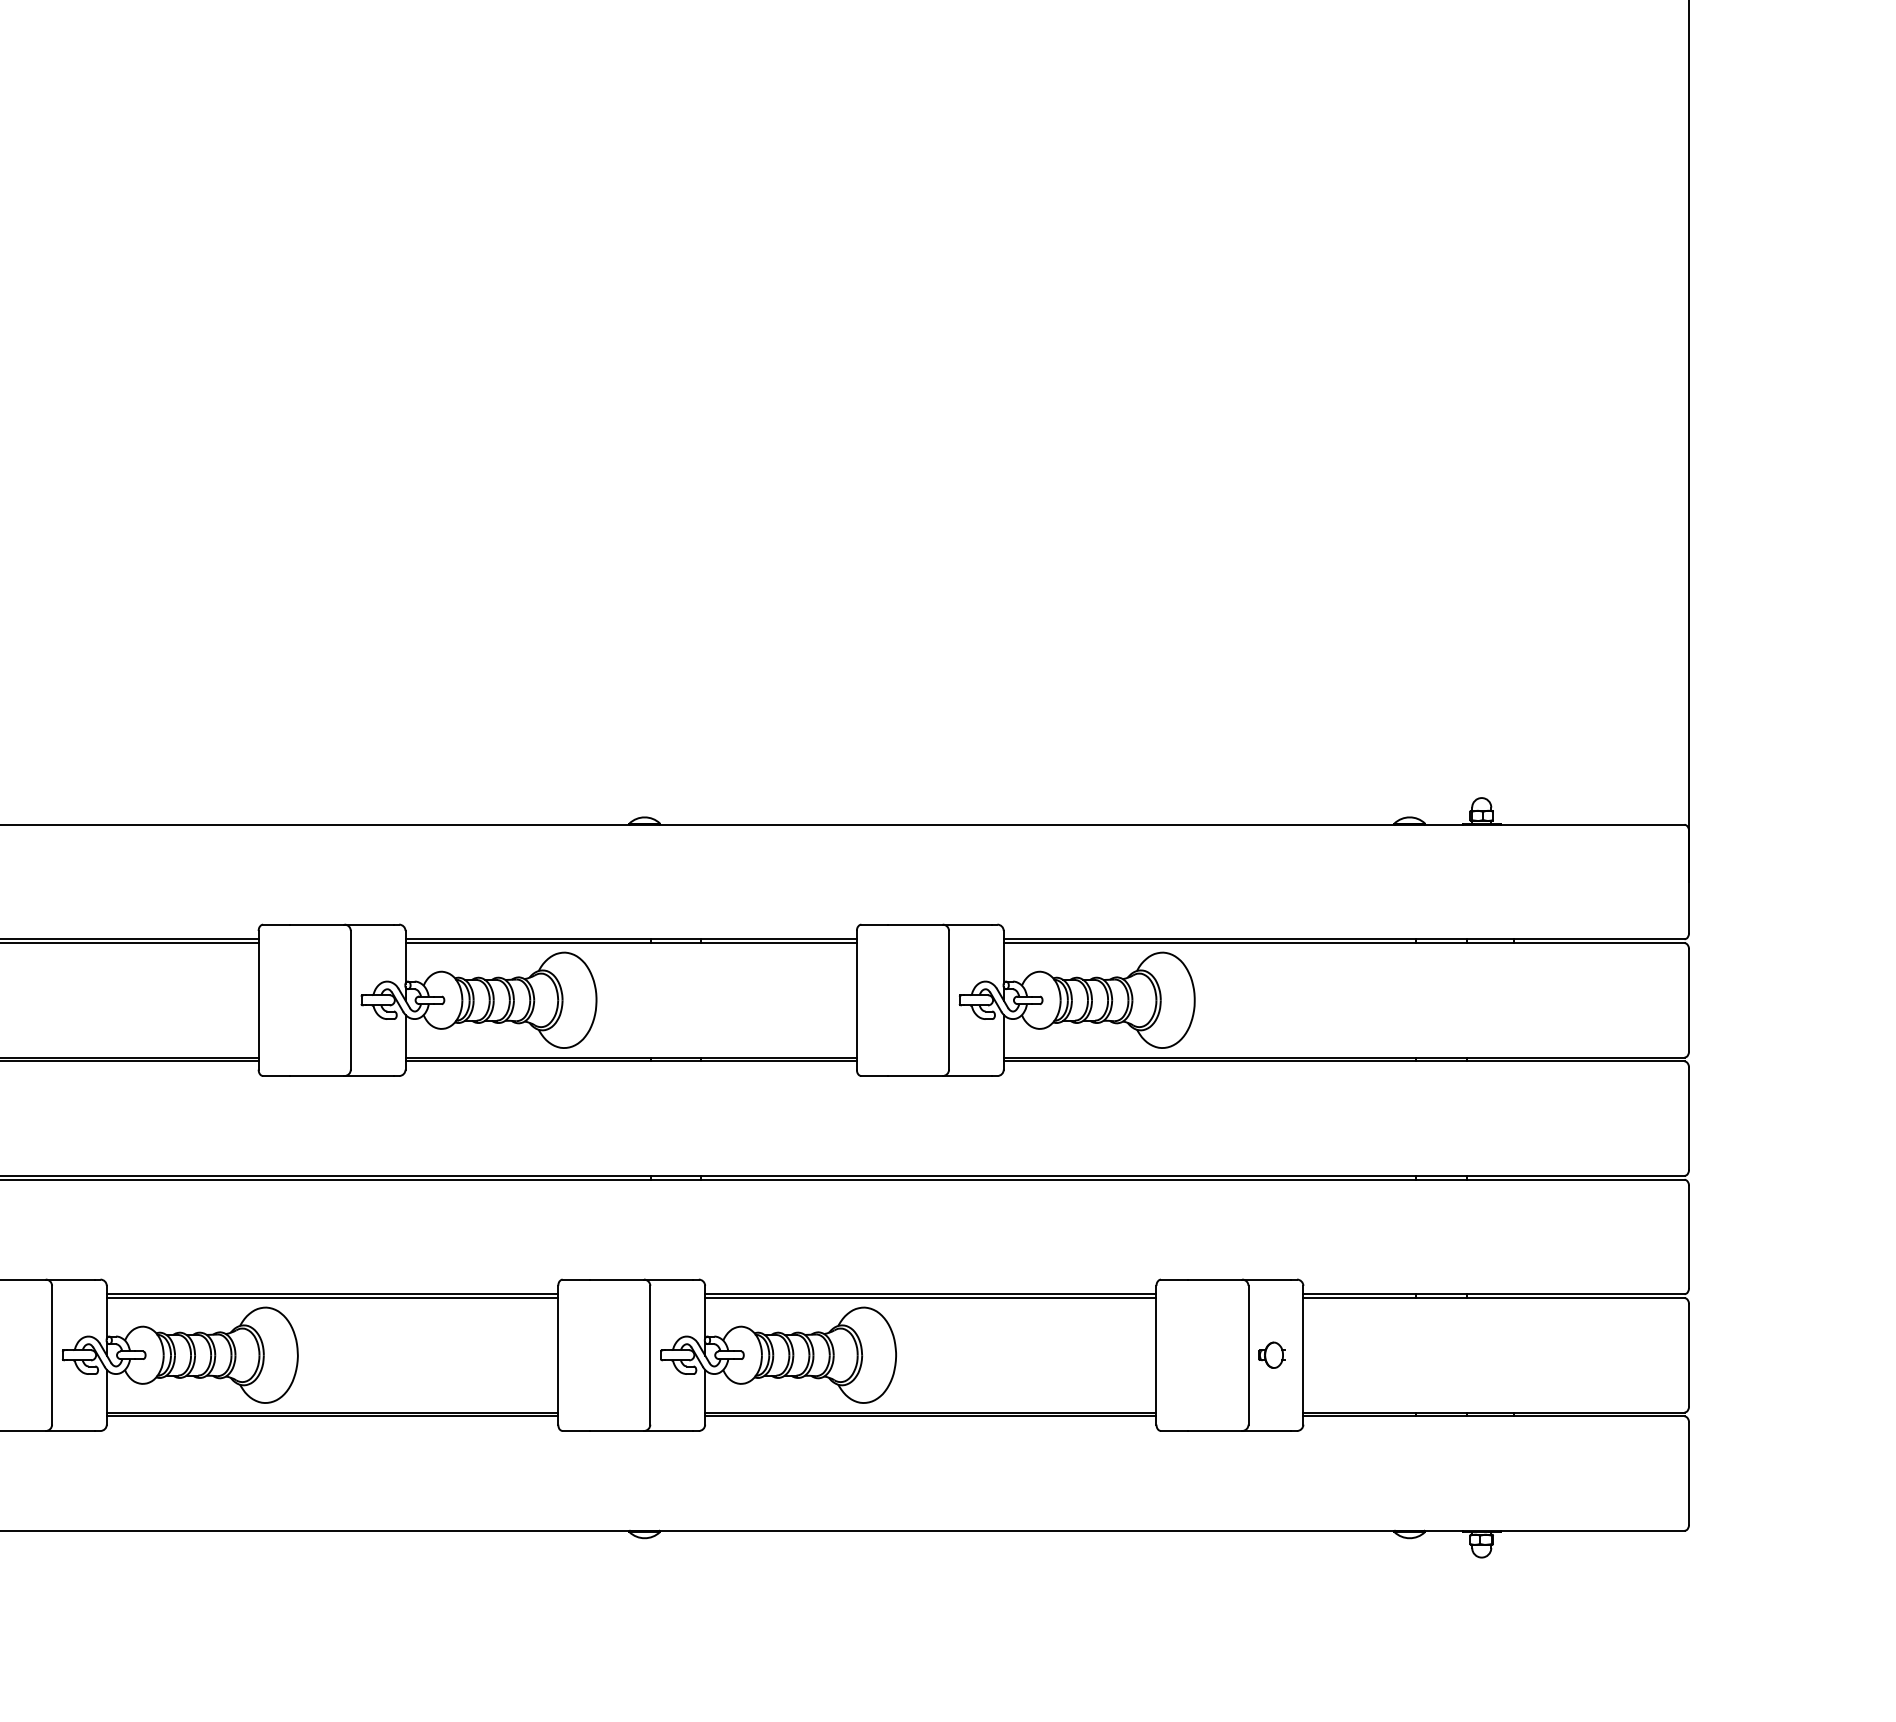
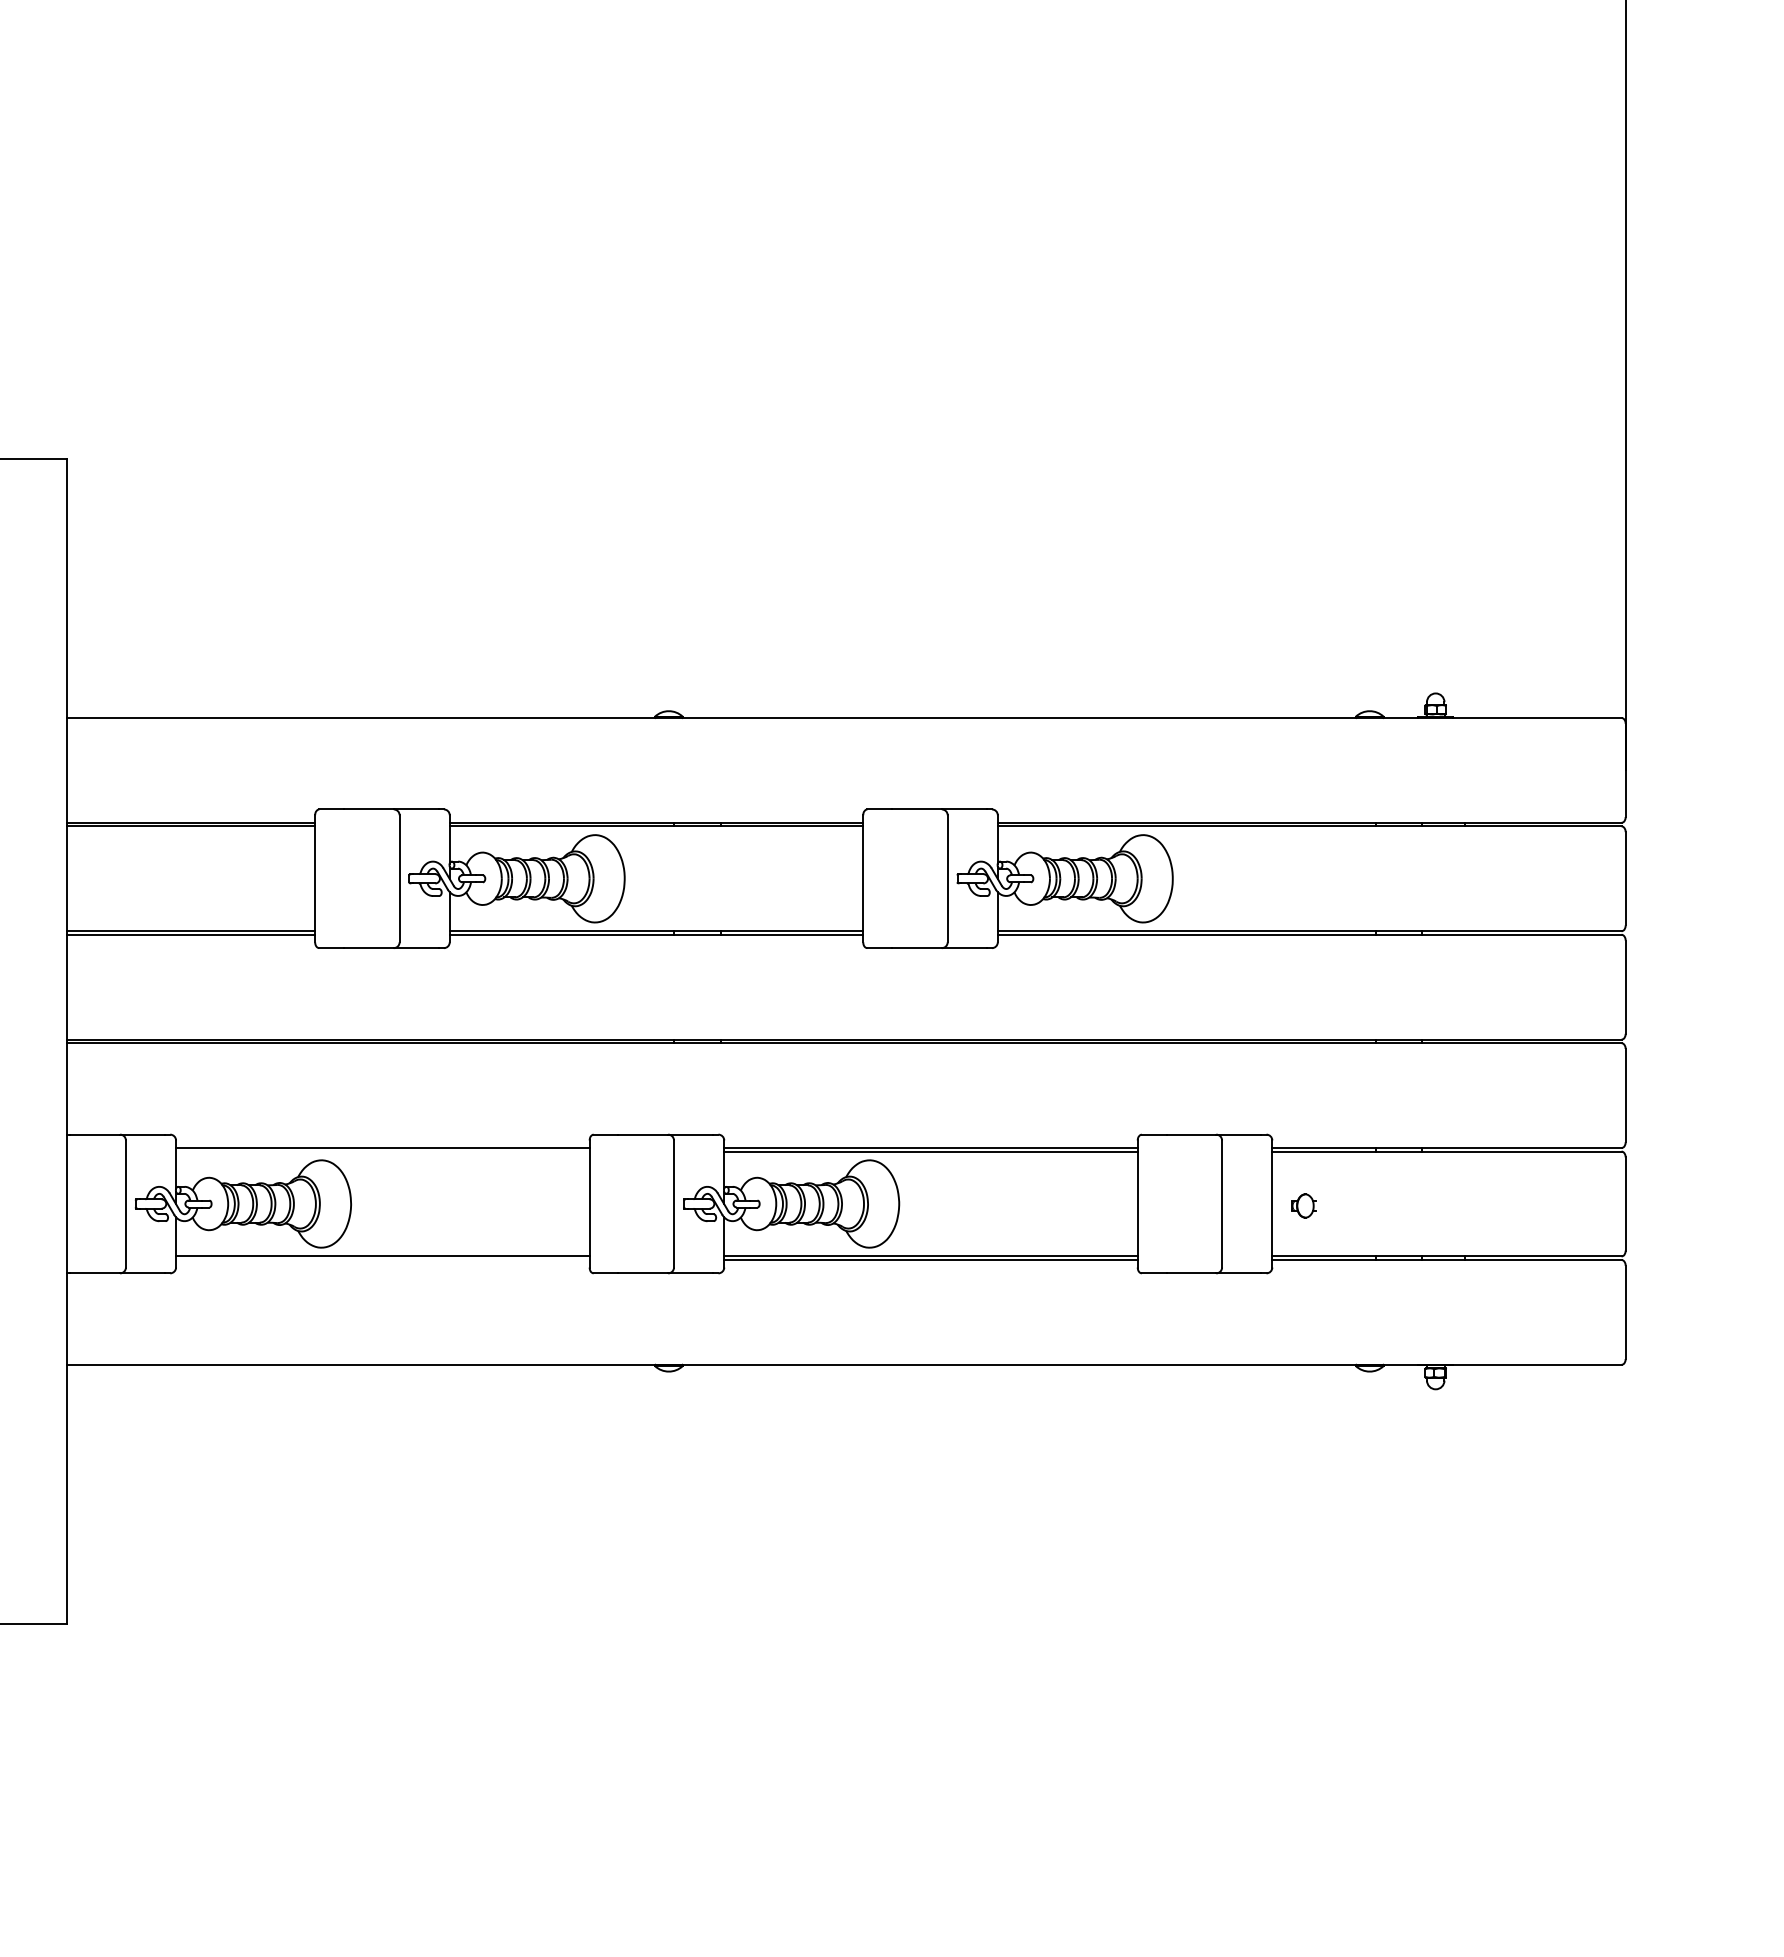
line: (332, 1297) -> (382, 1151), removed
part: (1271, 1354) -> (1303, 1205), moved
line: (332, 1415) -> (382, 1259), removed

